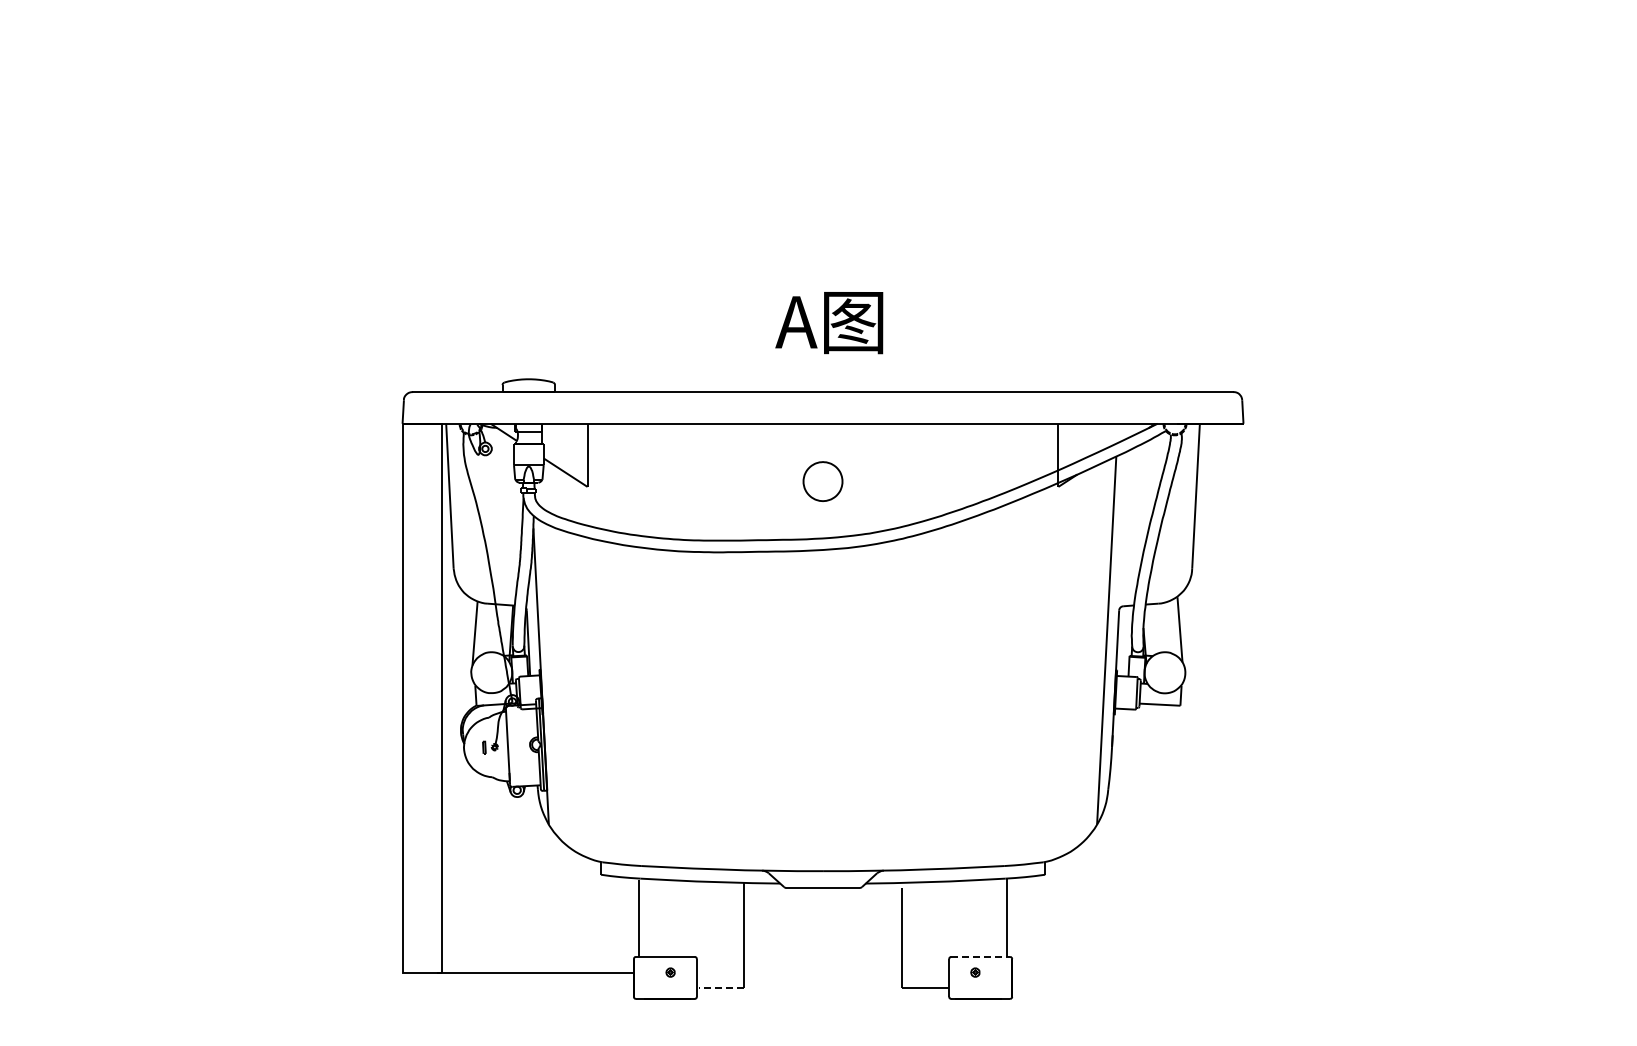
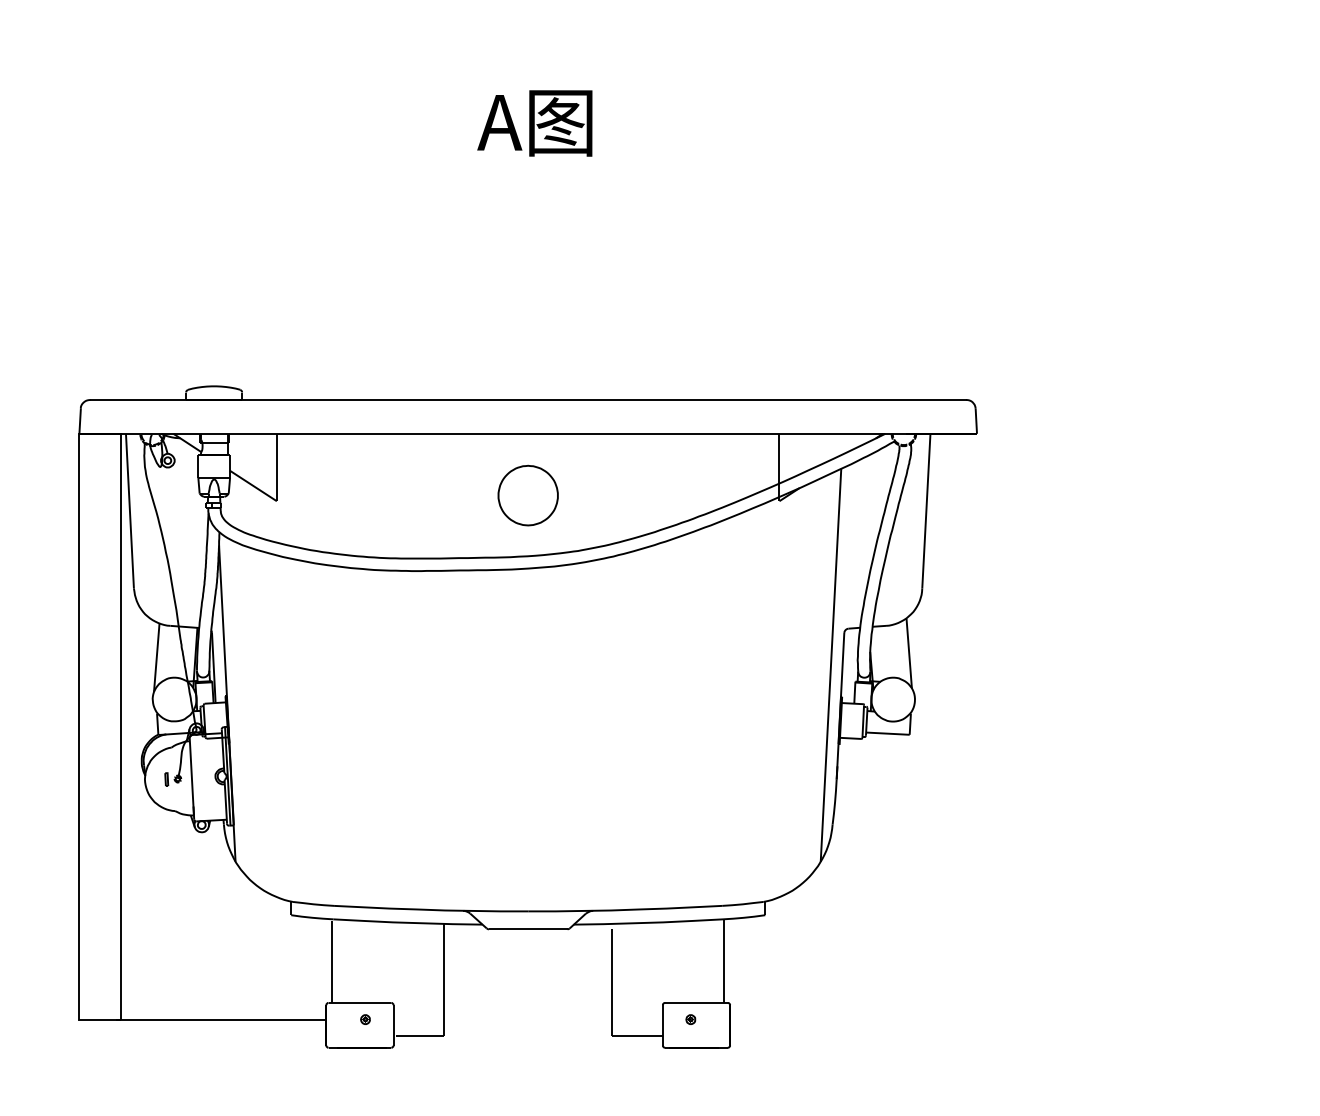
text: (829, 323) -> (535, 123), moved
part: (822, 481) -> (527, 495), size x1.43
line: (981, 956) -> (697, 1002), dashed -> solid
line: (721, 988) -> (419, 1036), dashed -> solid

